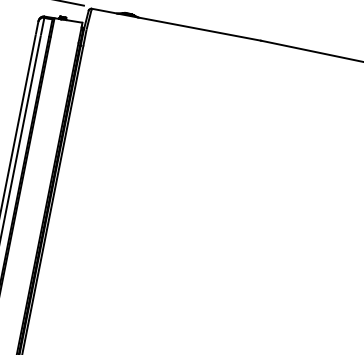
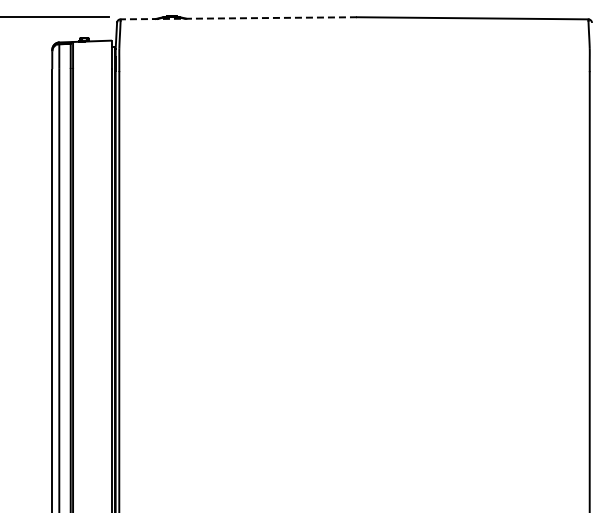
line: (176, 24) -> (238, 18), solid -> dashed

